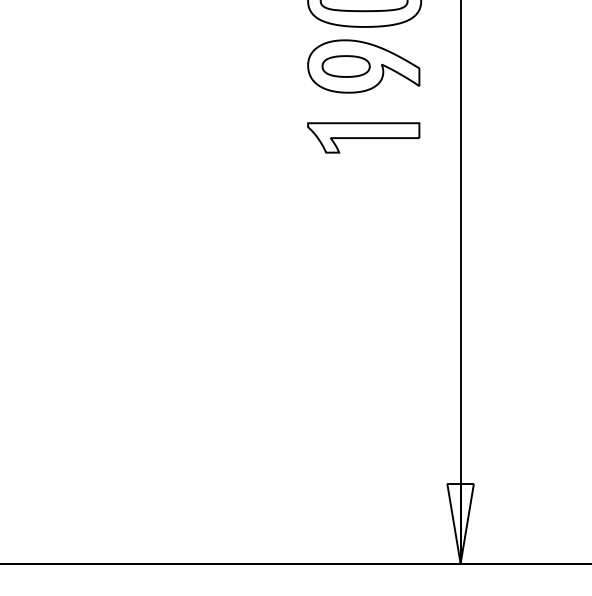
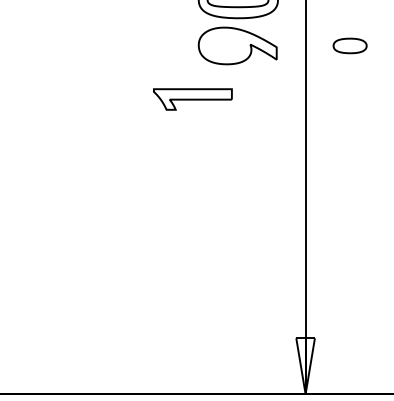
part: (345, 66) -> (349, 45), moved
part: (363, 137) -> (192, 99), moved

